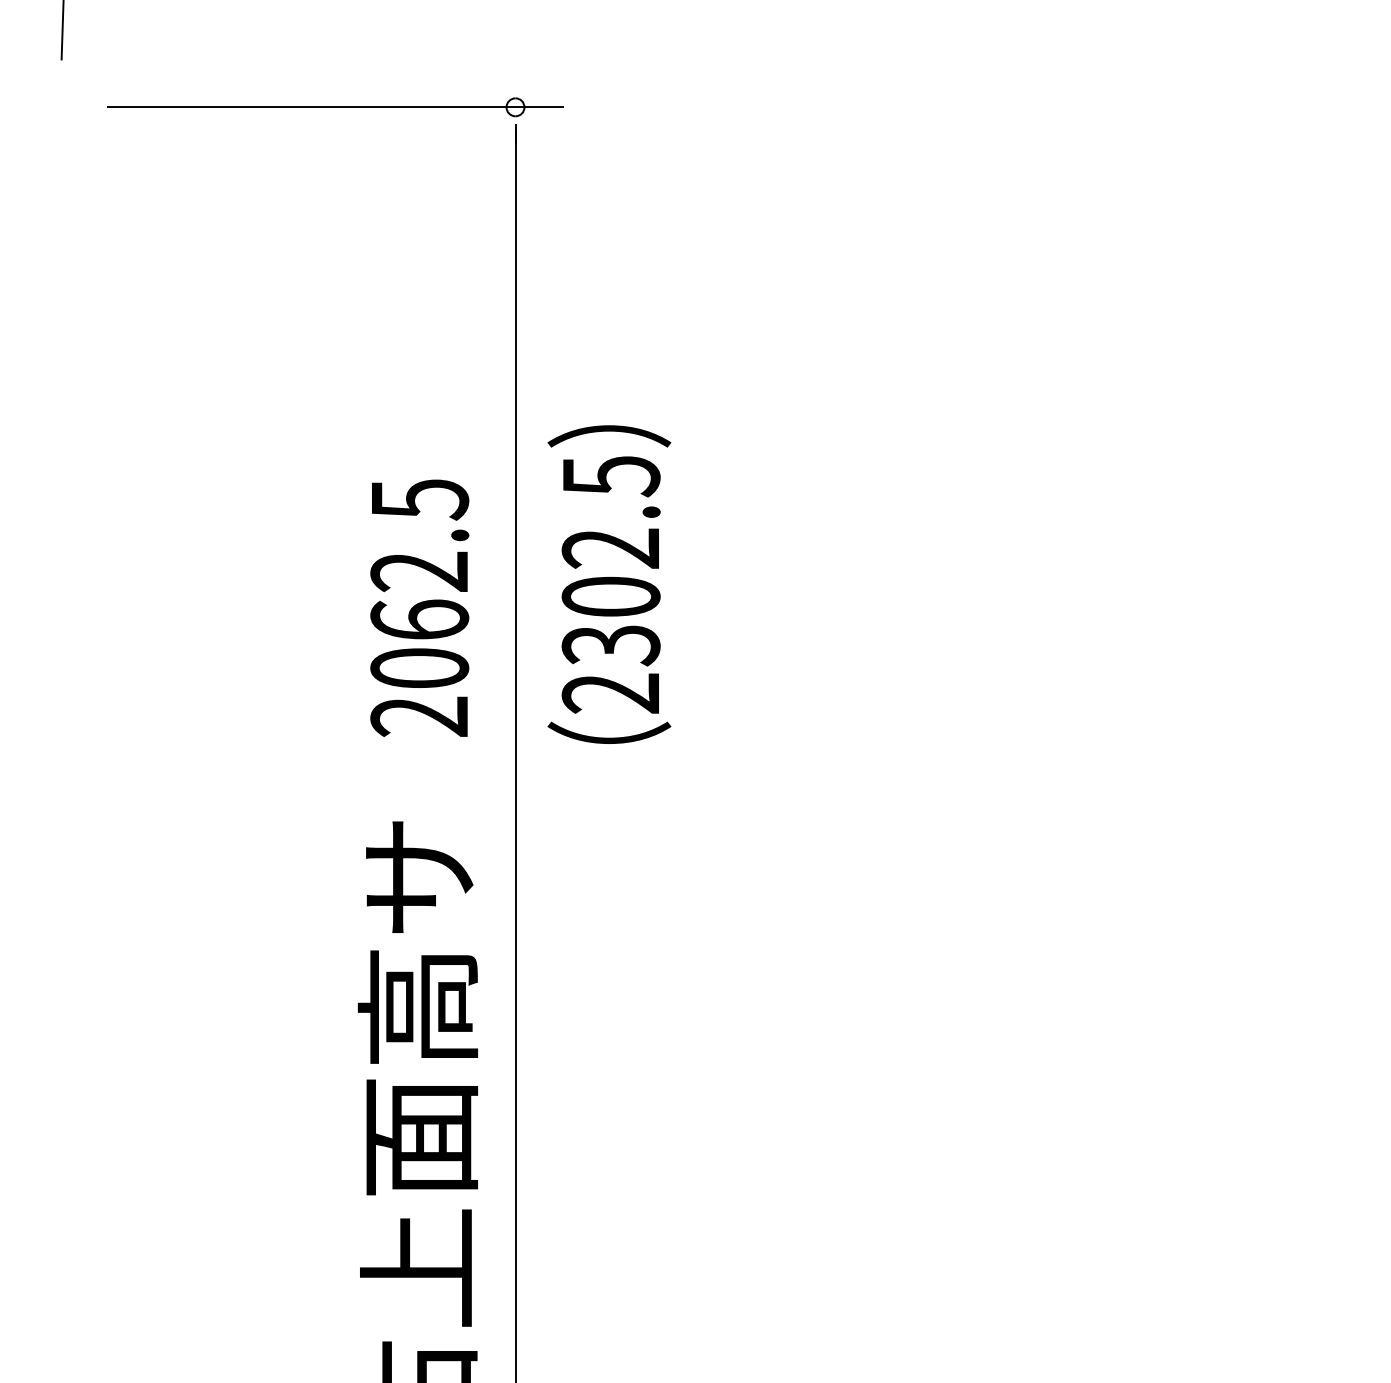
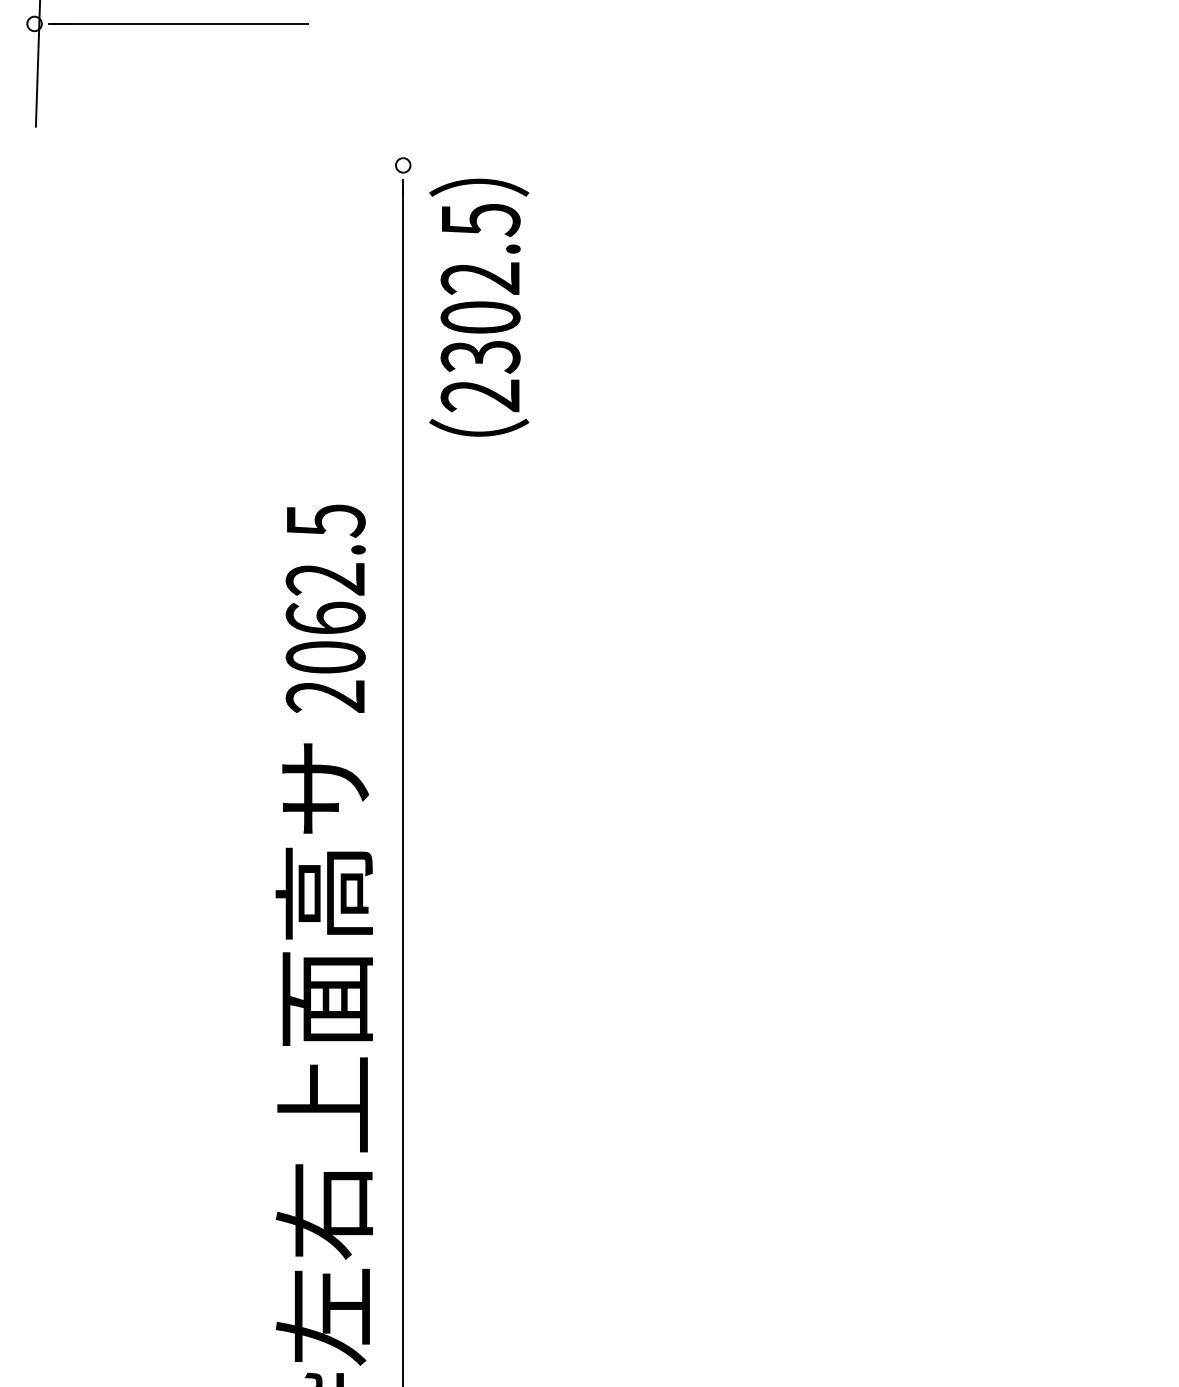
line: (335, 107) -> (257, 165), removed
text: (609, 584) -> (479, 307), moved
text: (419, 607) -> (325, 608), moved

